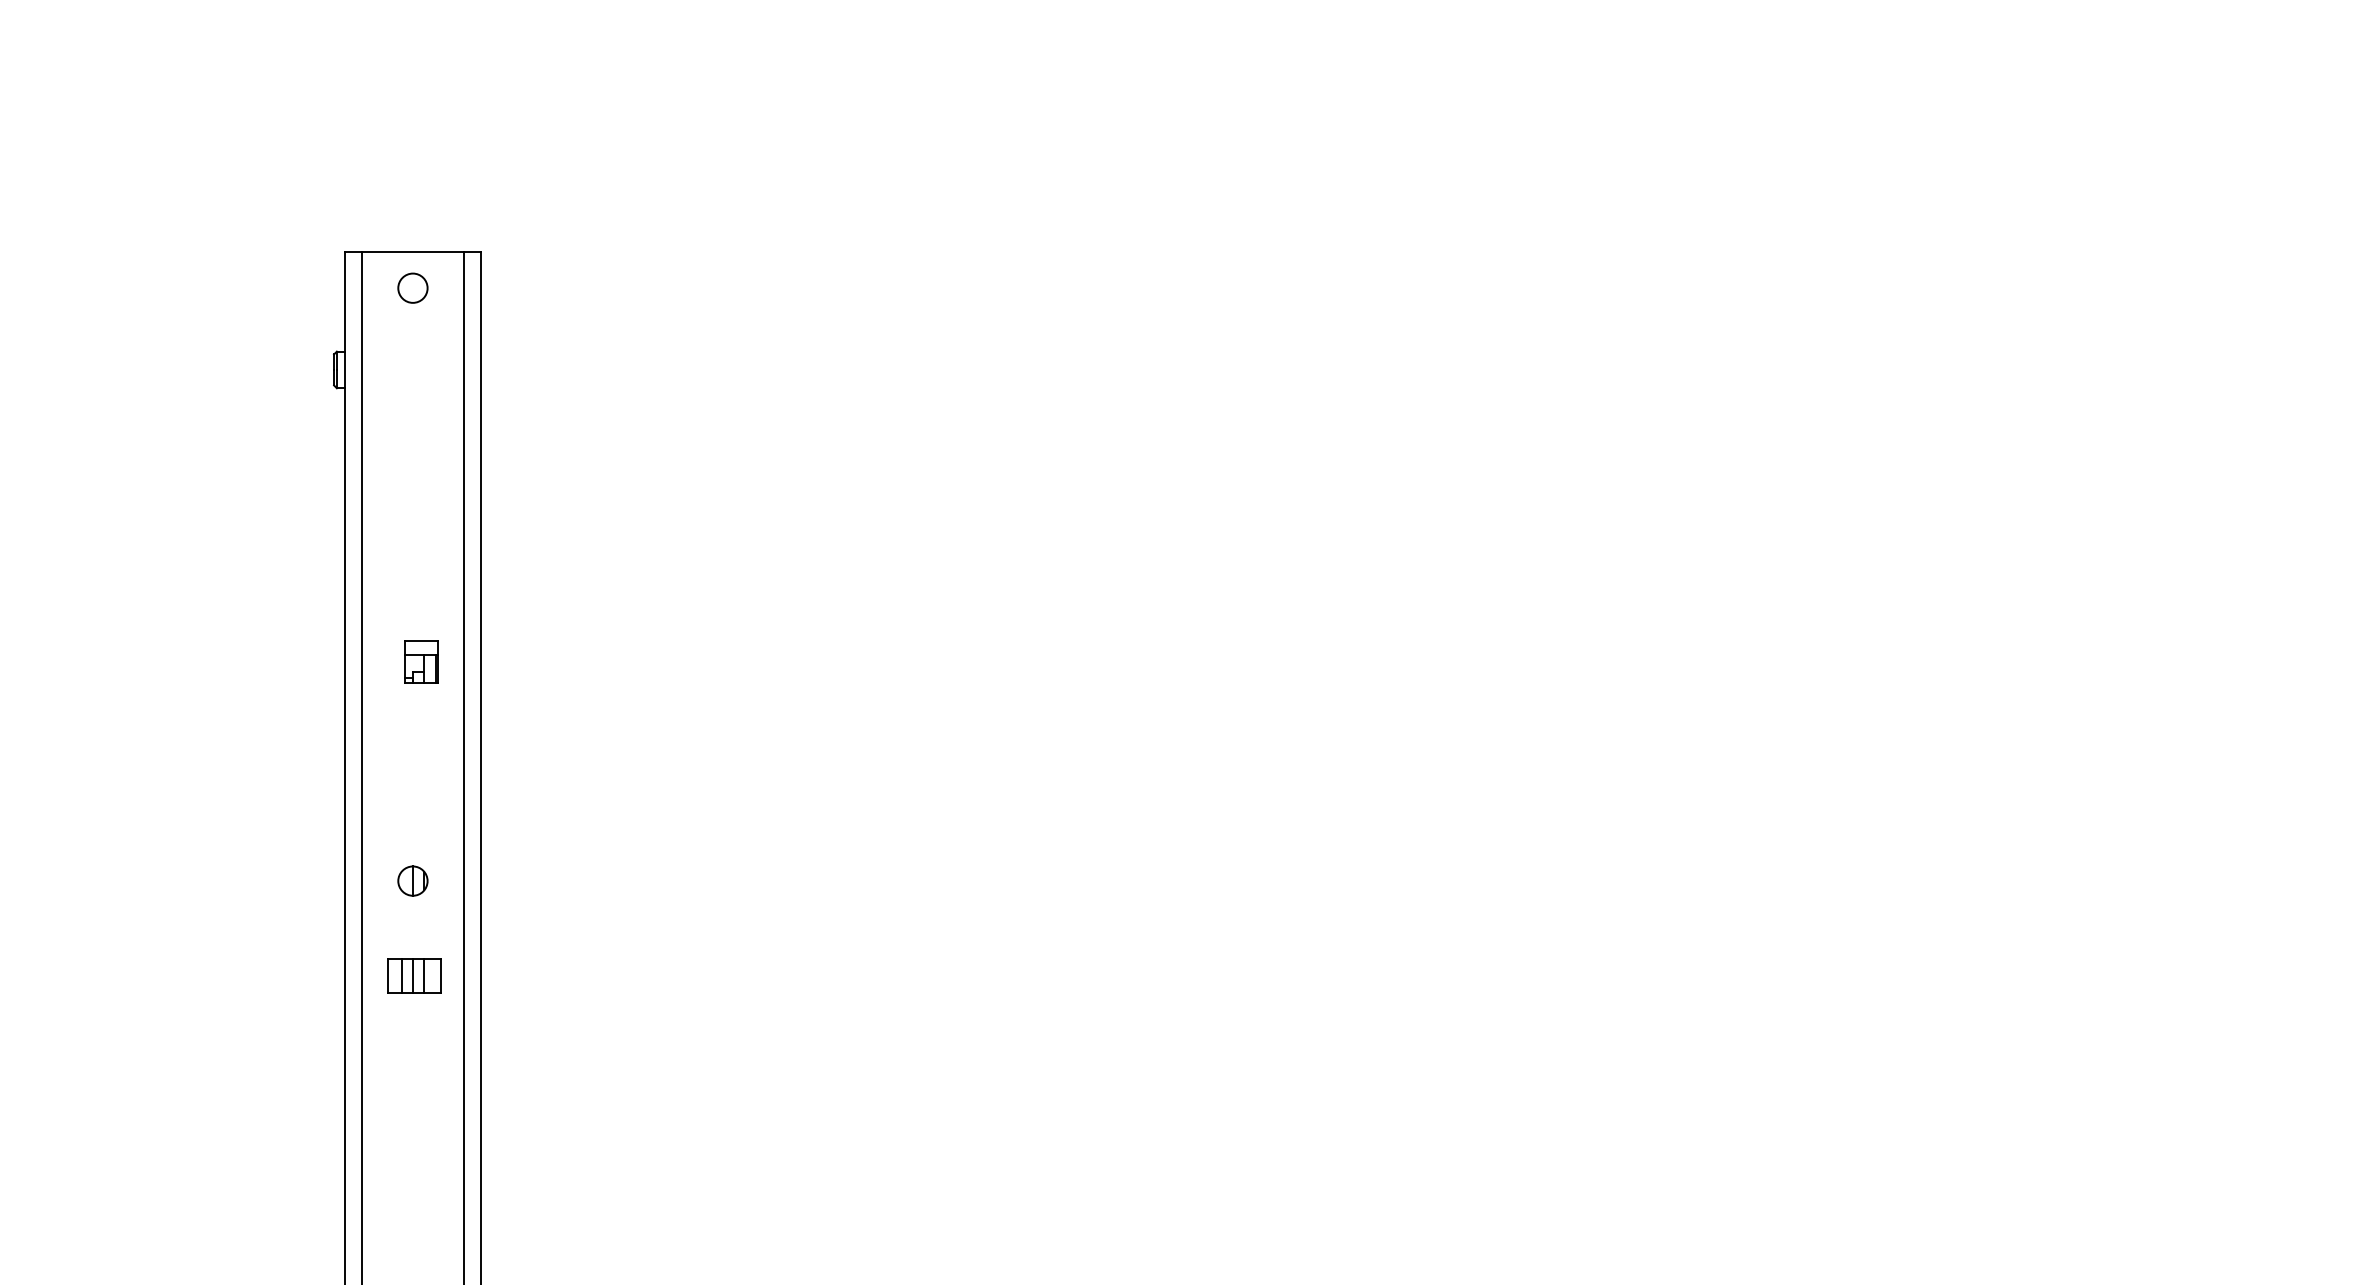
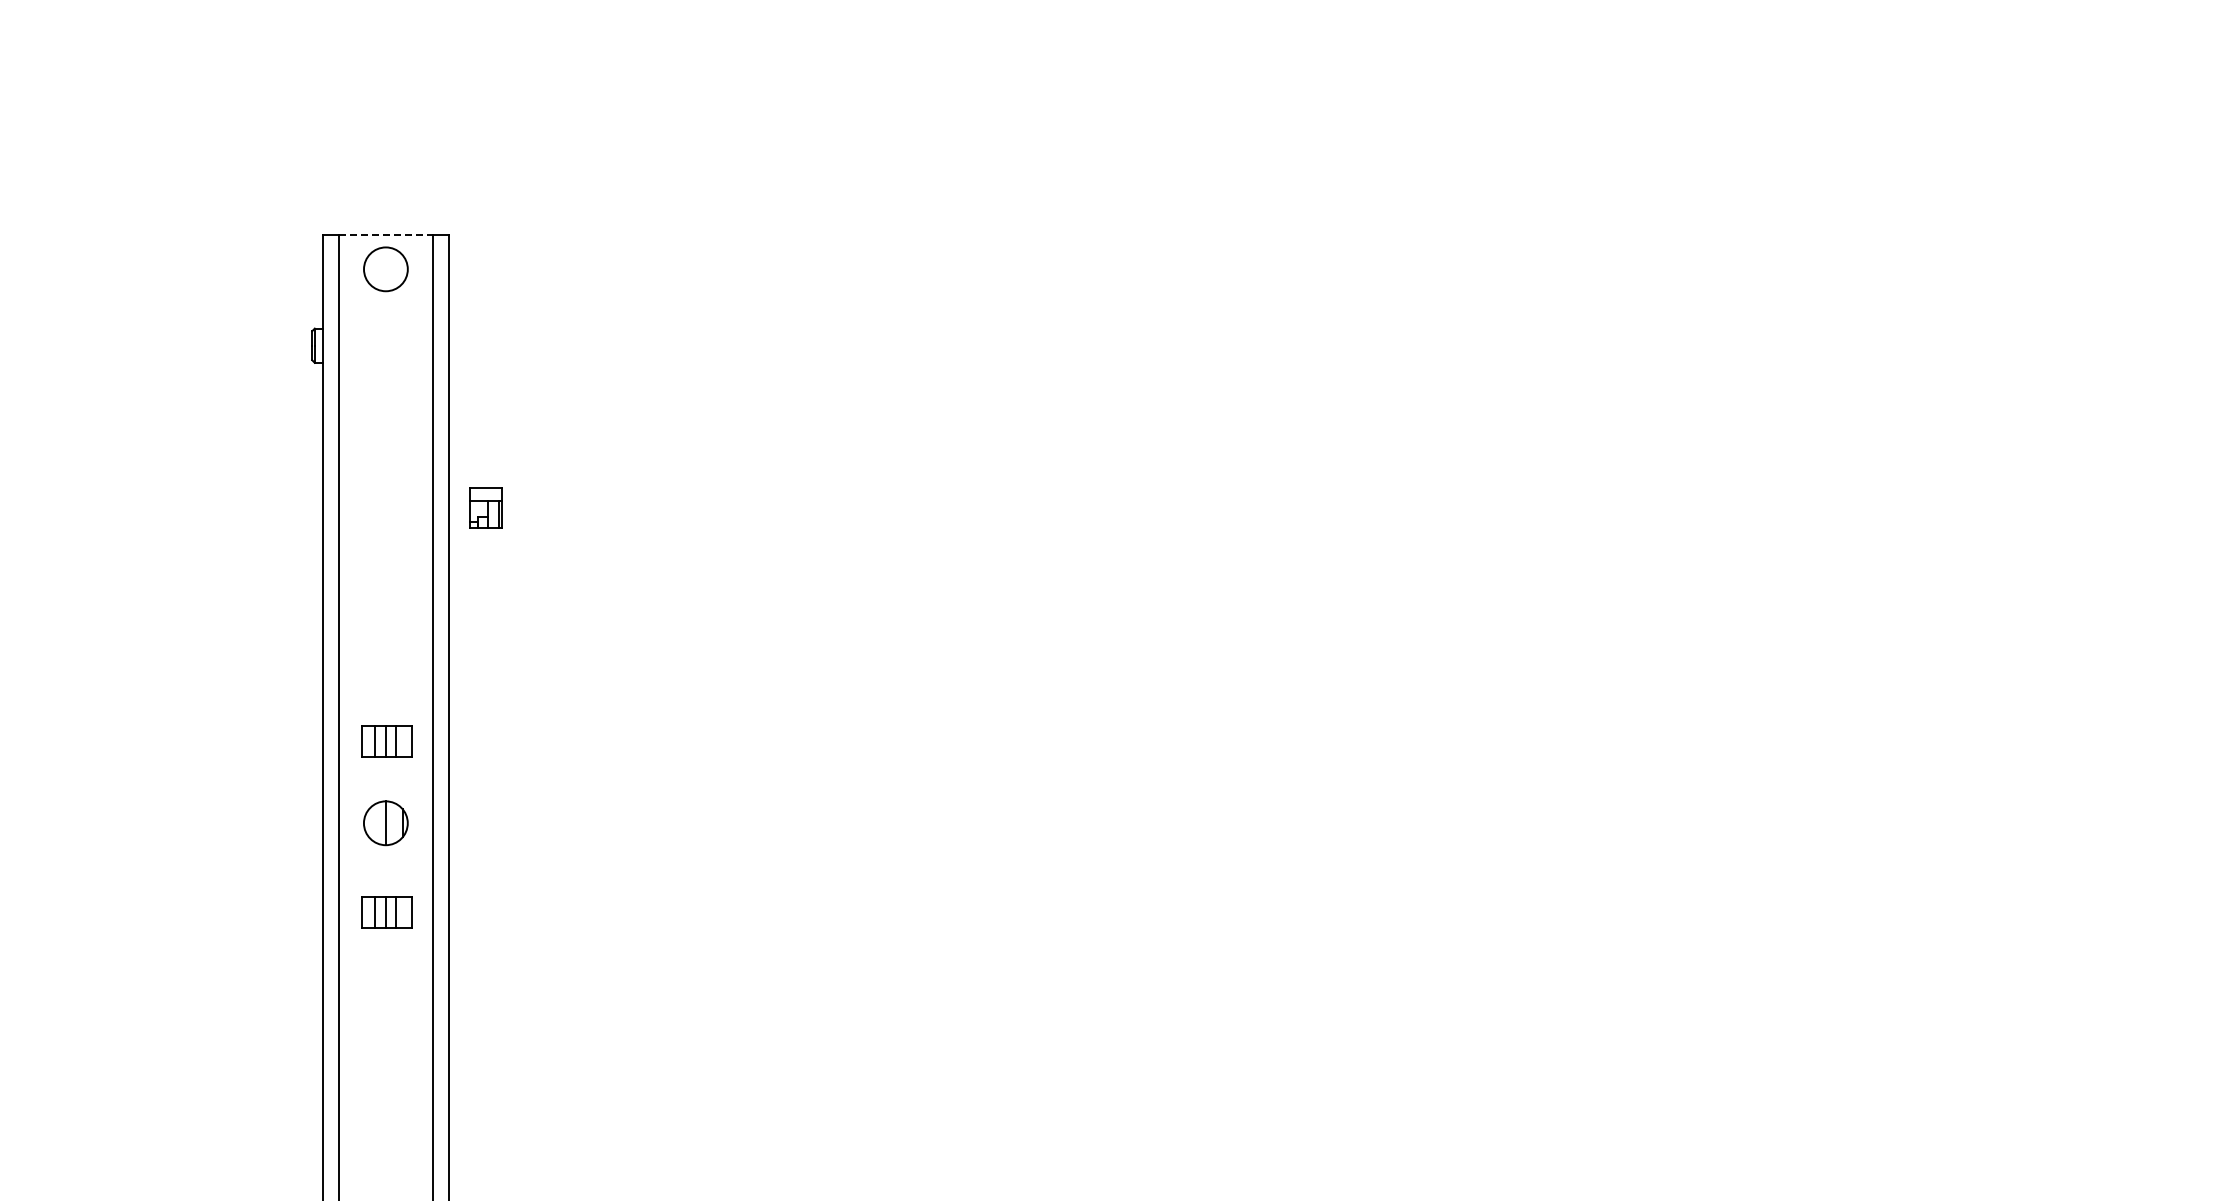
line: (413, 252) -> (386, 235), solid -> dashed
circle: (412, 288) -> (385, 269), size x1.6
part: (421, 661) -> (485, 507), moved
part: (413, 793) -> (386, 741), added
part: (412, 881) -> (385, 823), size x1.6

